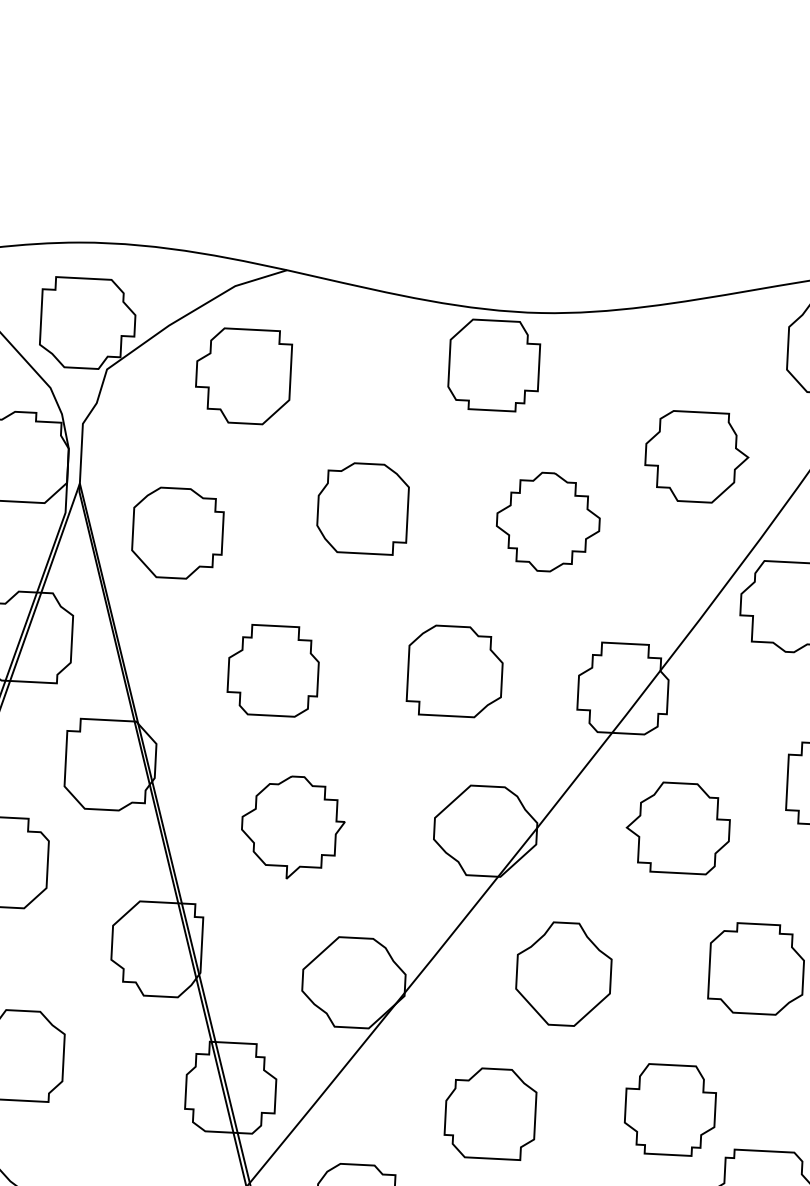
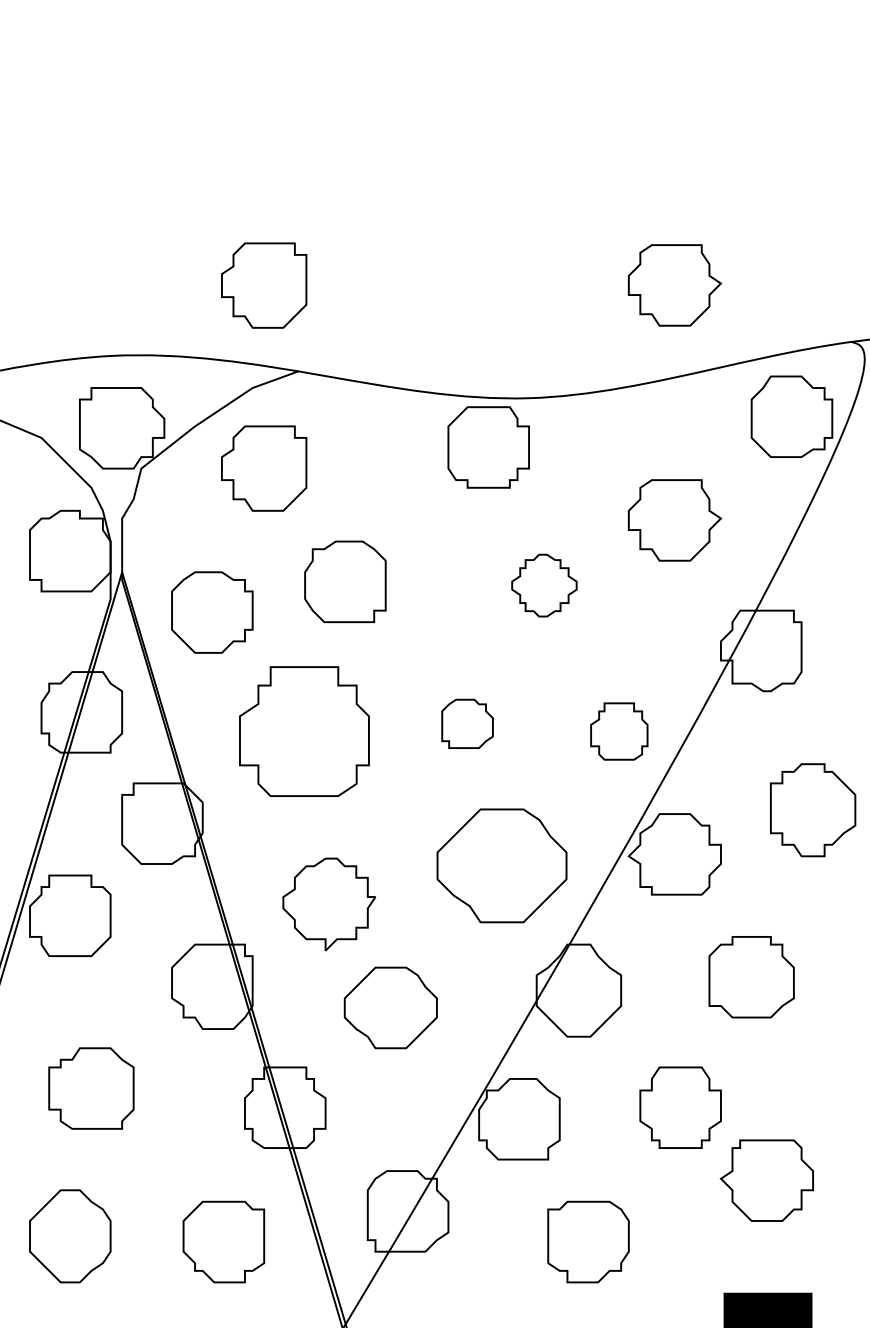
part: (254, 172) -> (264, 285), added
part: (710, 196) -> (675, 285), added
part: (363, 508) -> (345, 581), moved
part: (548, 522) -> (544, 585), size x0.7
part: (273, 670) -> (304, 731), size x1.6
part: (455, 671) -> (467, 723), size x0.6
part: (623, 688) -> (619, 731), size x0.7
part: (293, 827) -> (329, 904), moved
part: (486, 830) -> (502, 865), size x1.4

